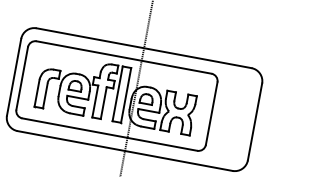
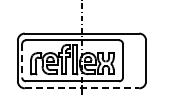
line: (22, 78) -> (22, 60), solid -> dashed
line: (125, 151) -> (82, 88), solid -> dashed

